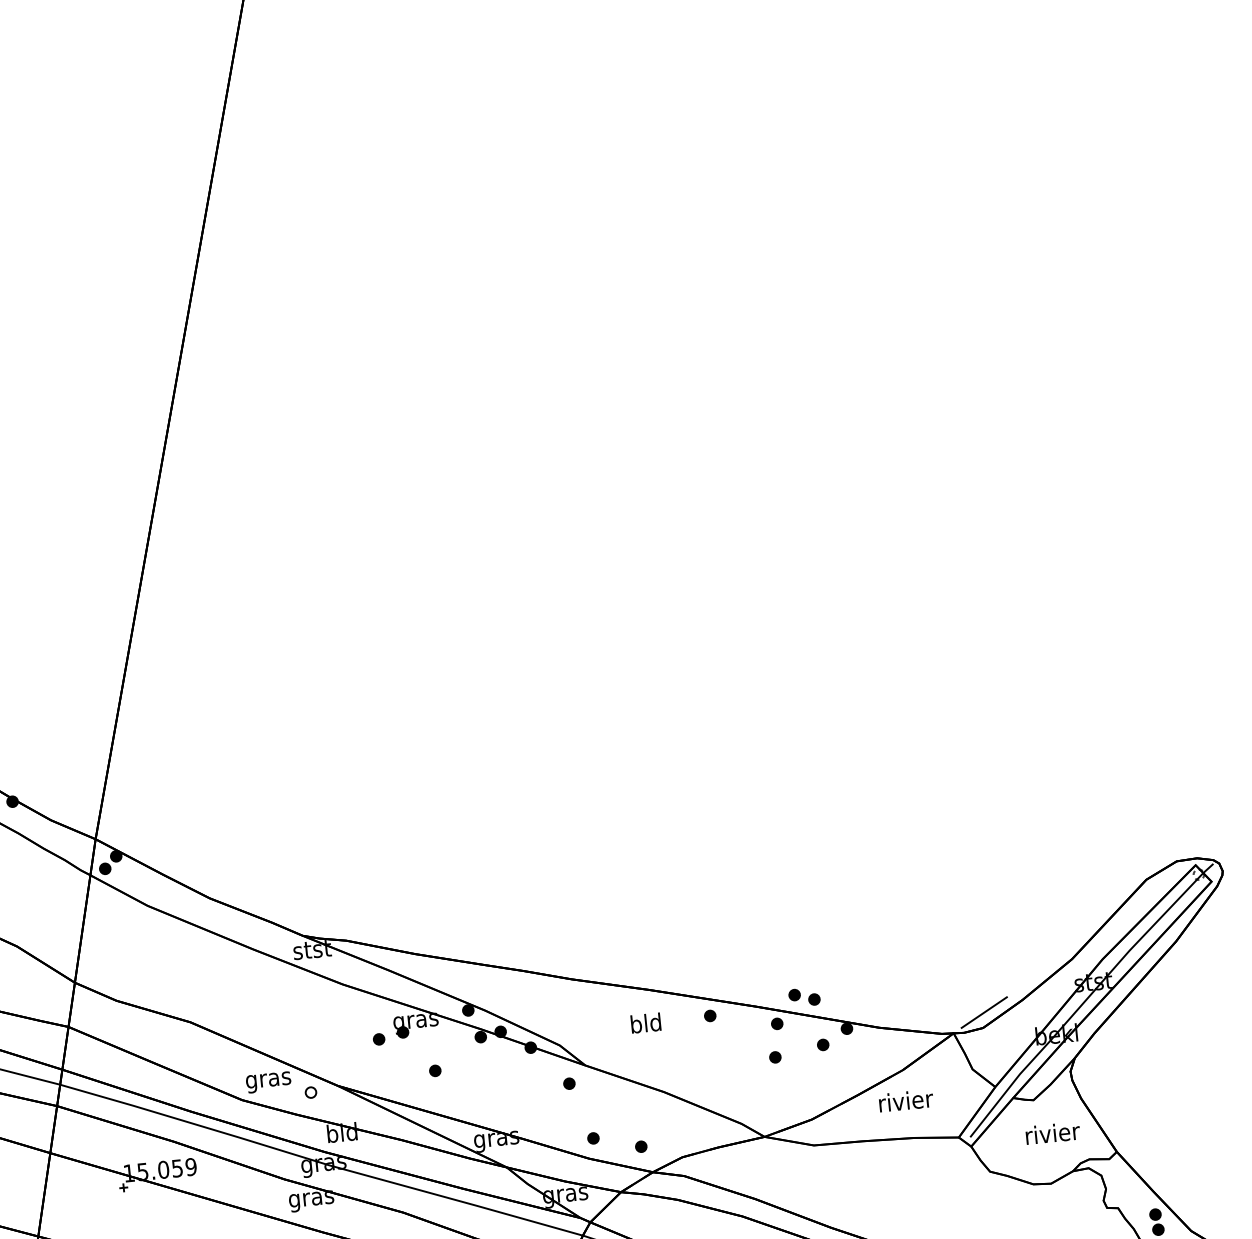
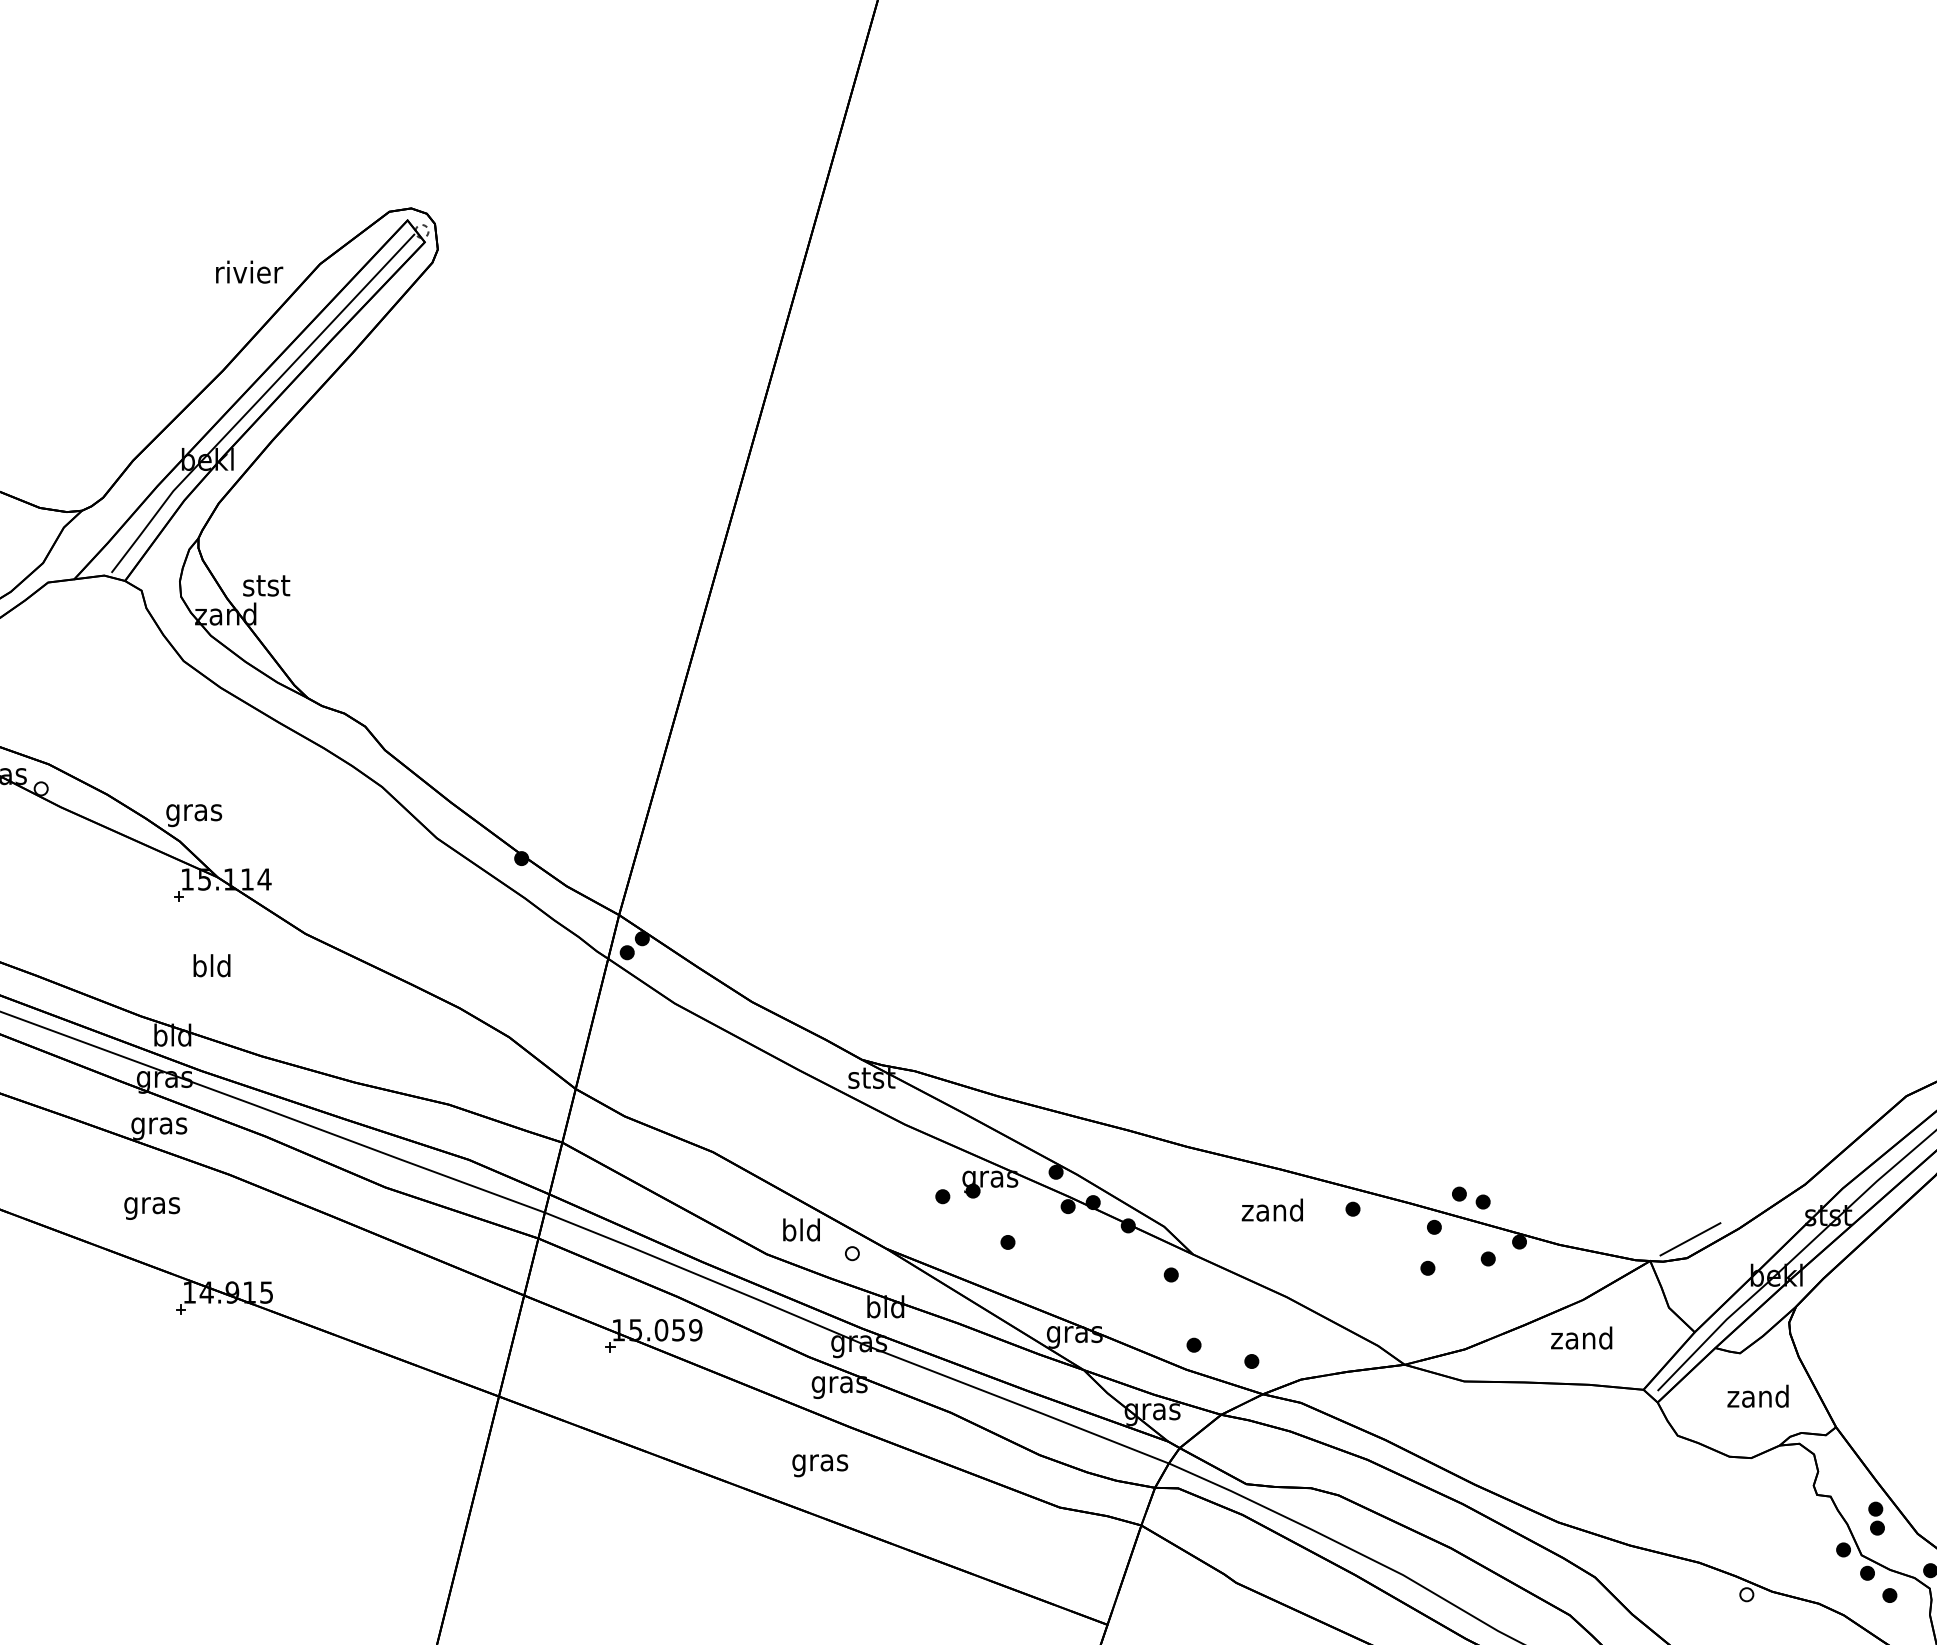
text: (644, 1022) -> (1271, 1209), bld -> zand
text: (268, 1079) -> (801, 1232), gras -> bld
text: (906, 1100) -> (1583, 1337), rivier -> zand
text: (1052, 1132) -> (1759, 1395), rivier -> zand

